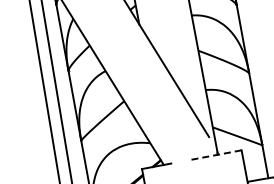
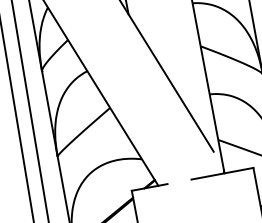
line: (216, 155) -> (222, 174), dashed -> solid

